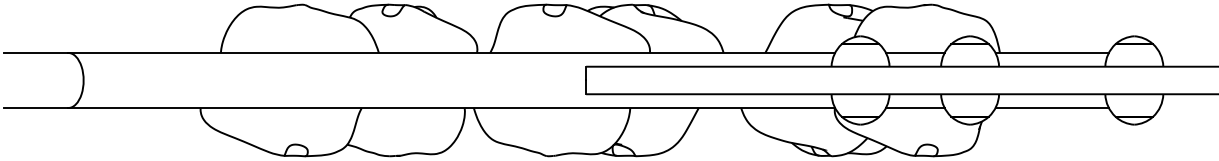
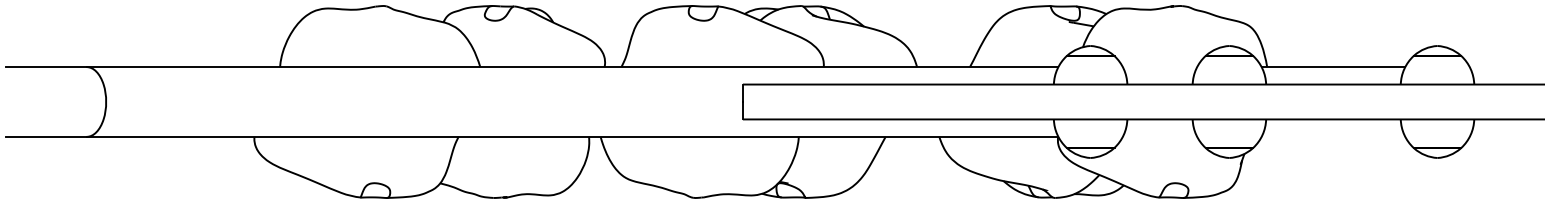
line: (914, 53) -> (1159, 67), removed
line: (914, 107) -> (1159, 136), removed
line: (1052, 107) -> (1333, 136), removed

